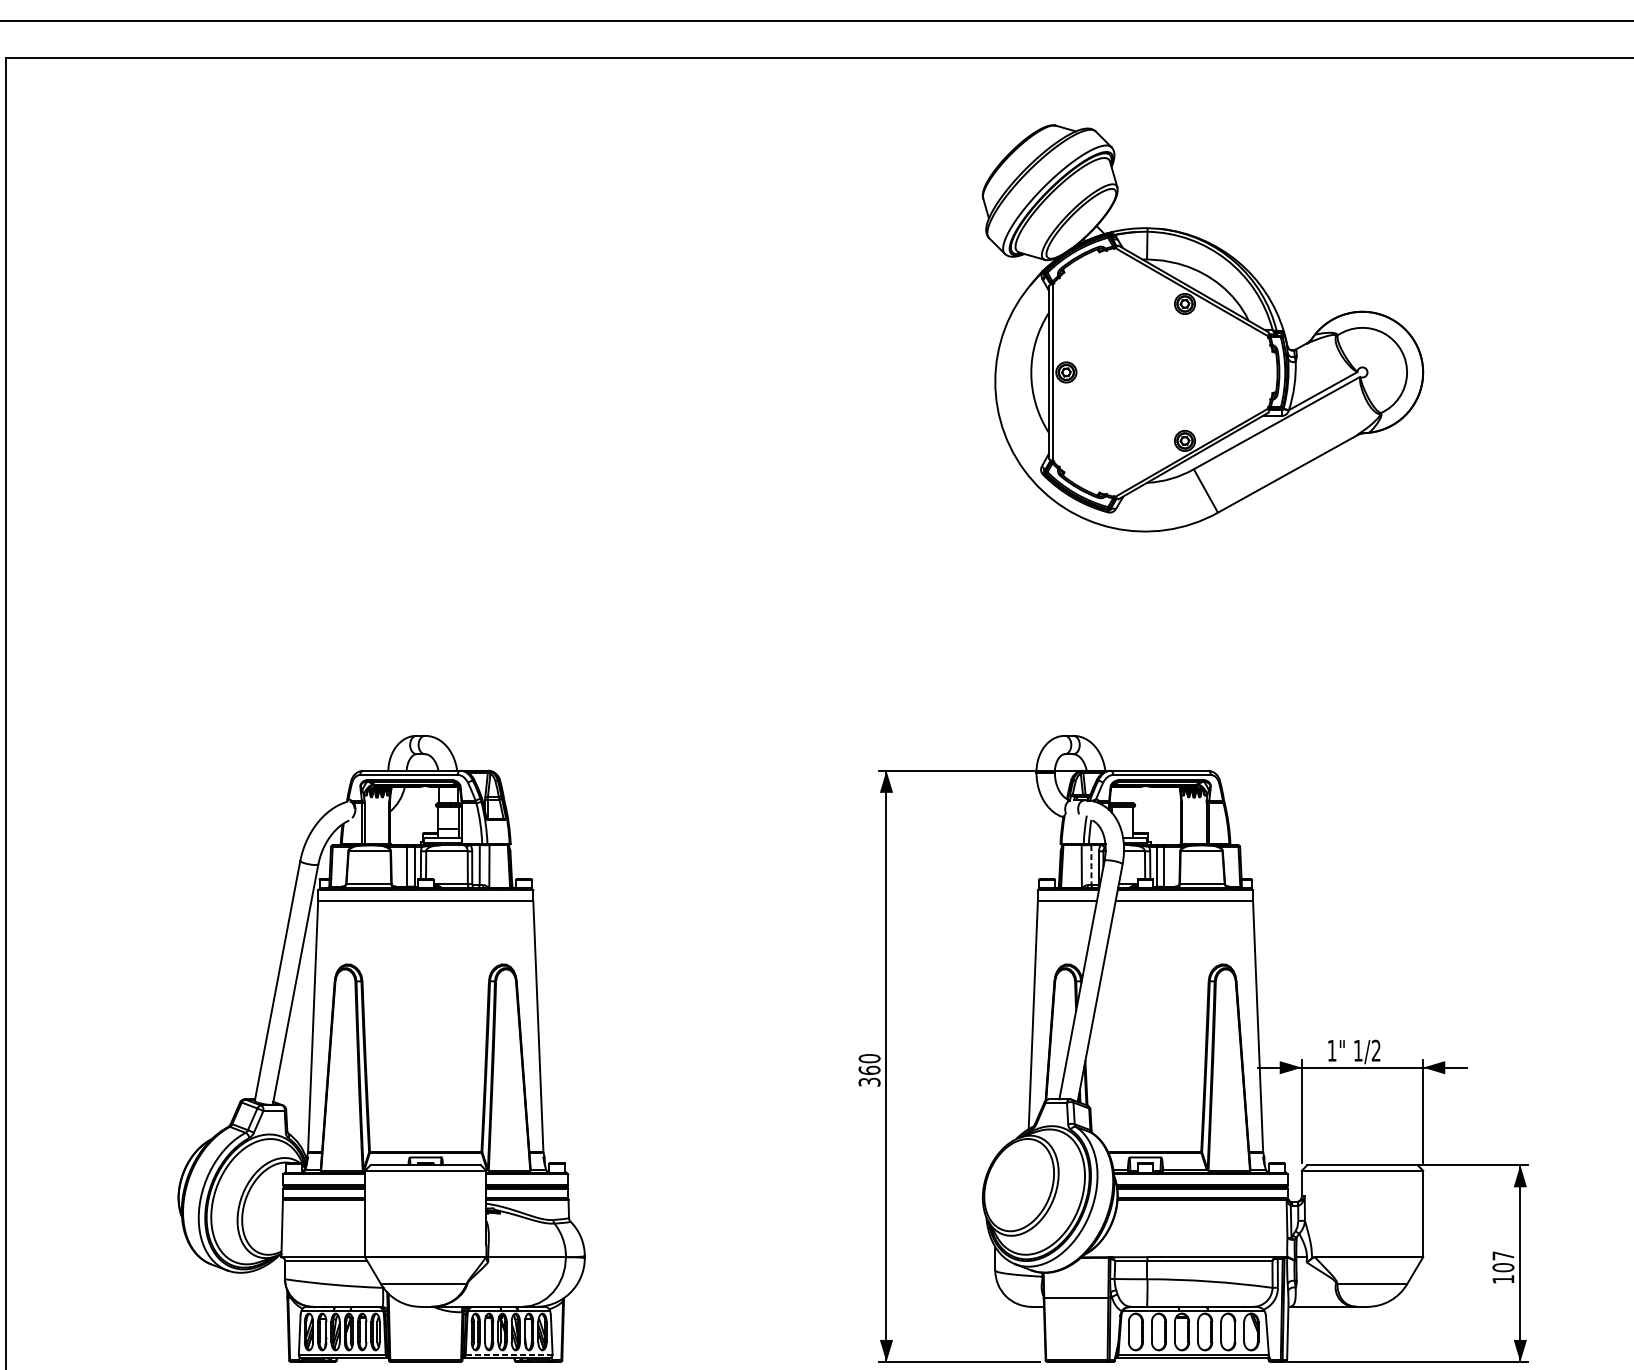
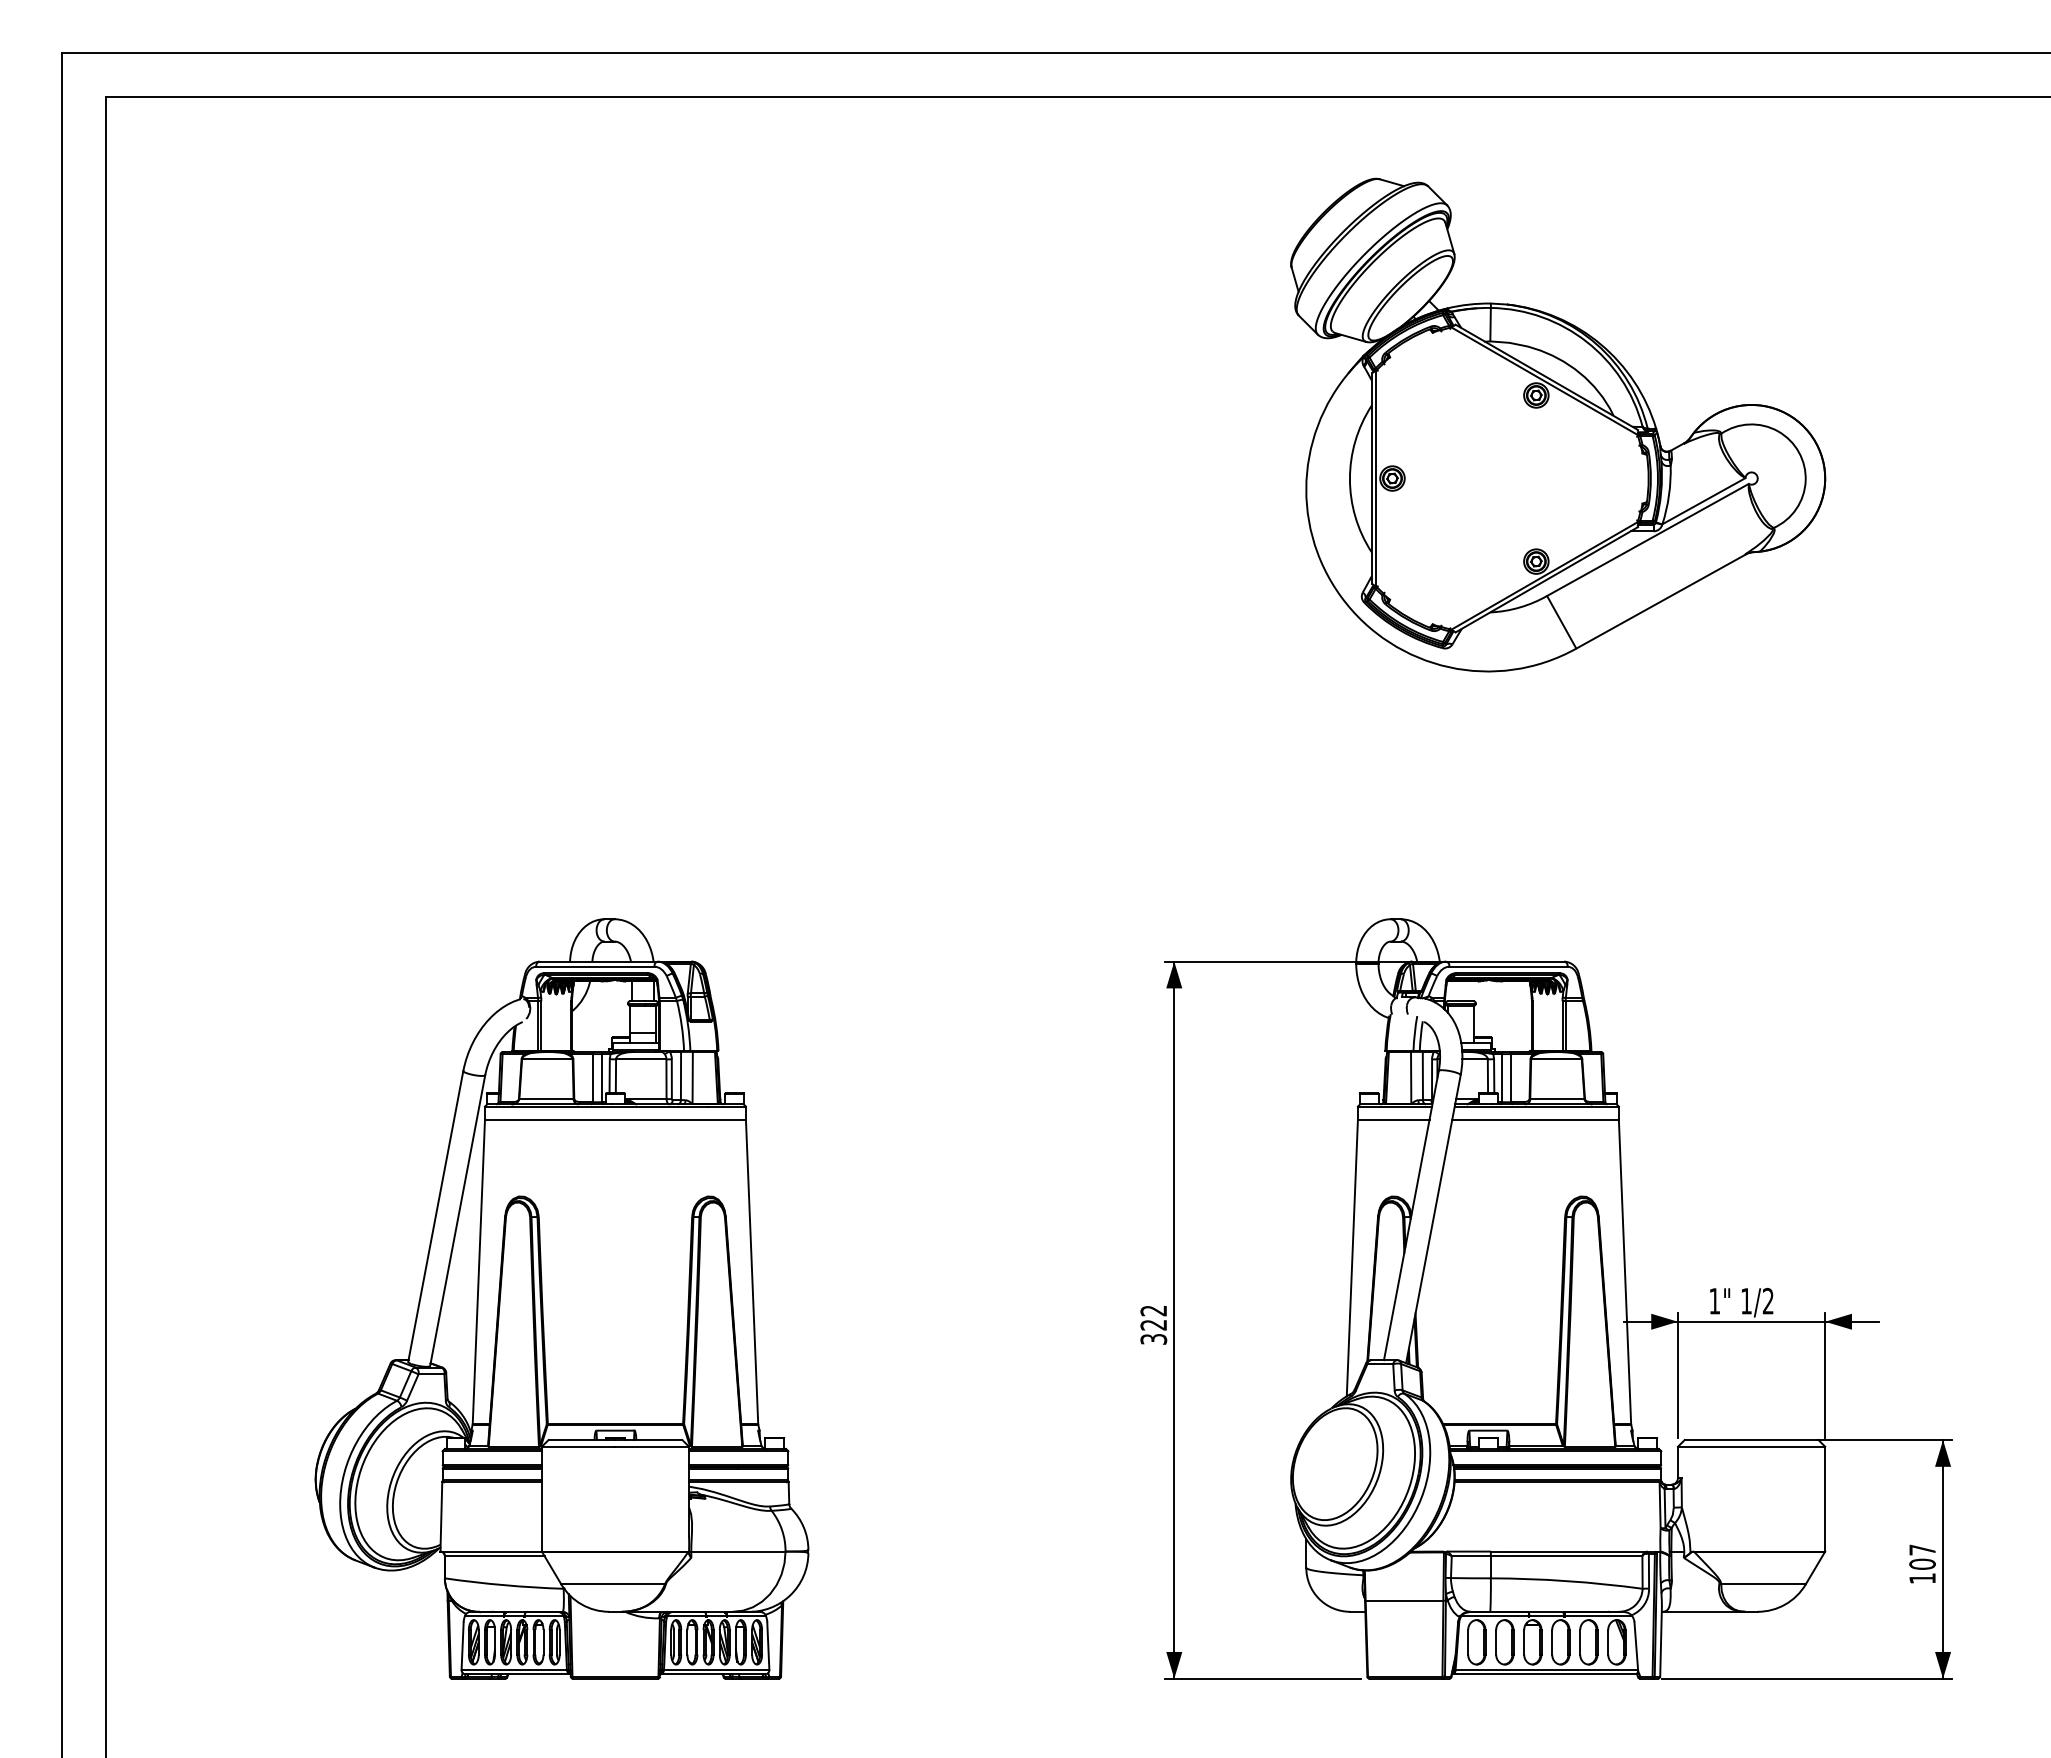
line: (1091, 865) -> (1422, 1076), dashed -> solid
text: (869, 1064) -> (1153, 1317), 360 -> 322
line: (509, 1354) -> (716, 1669), dashed -> solid

